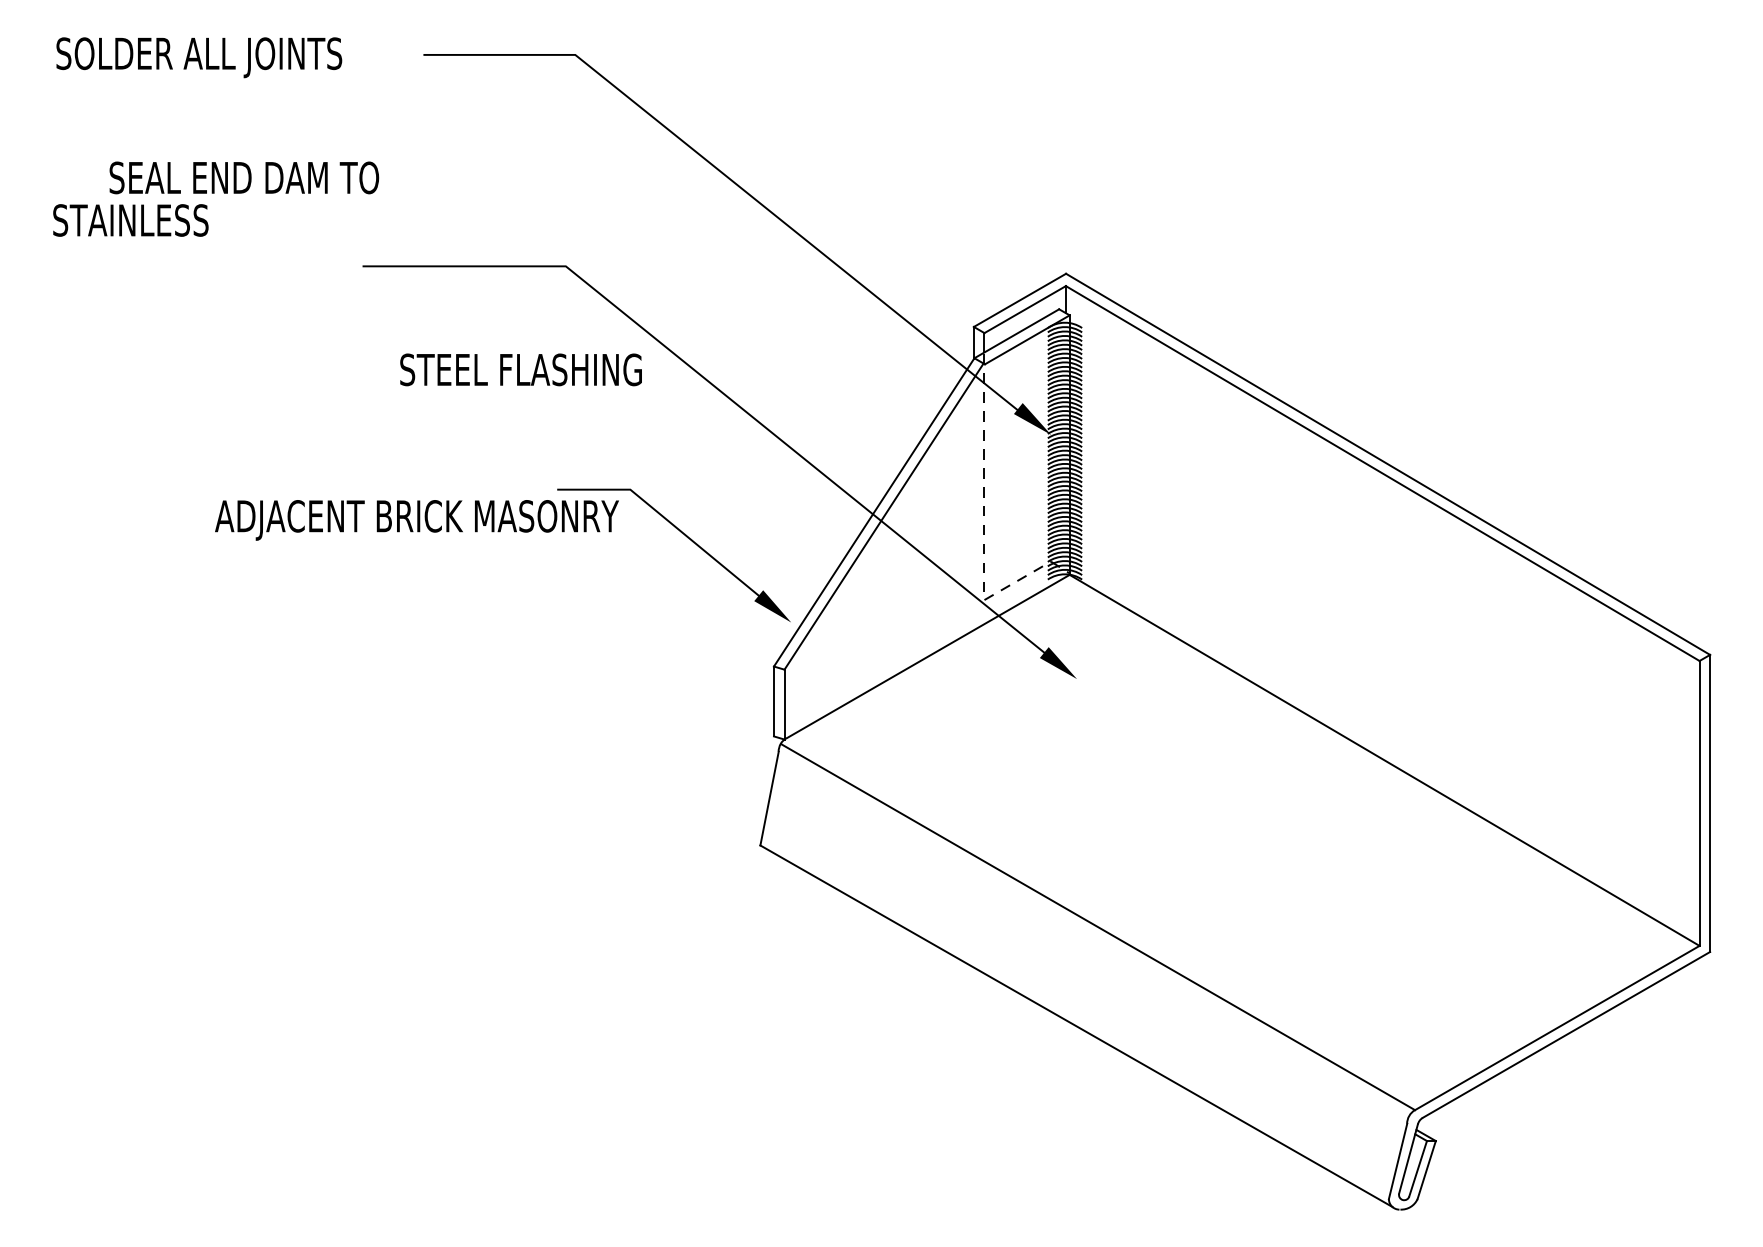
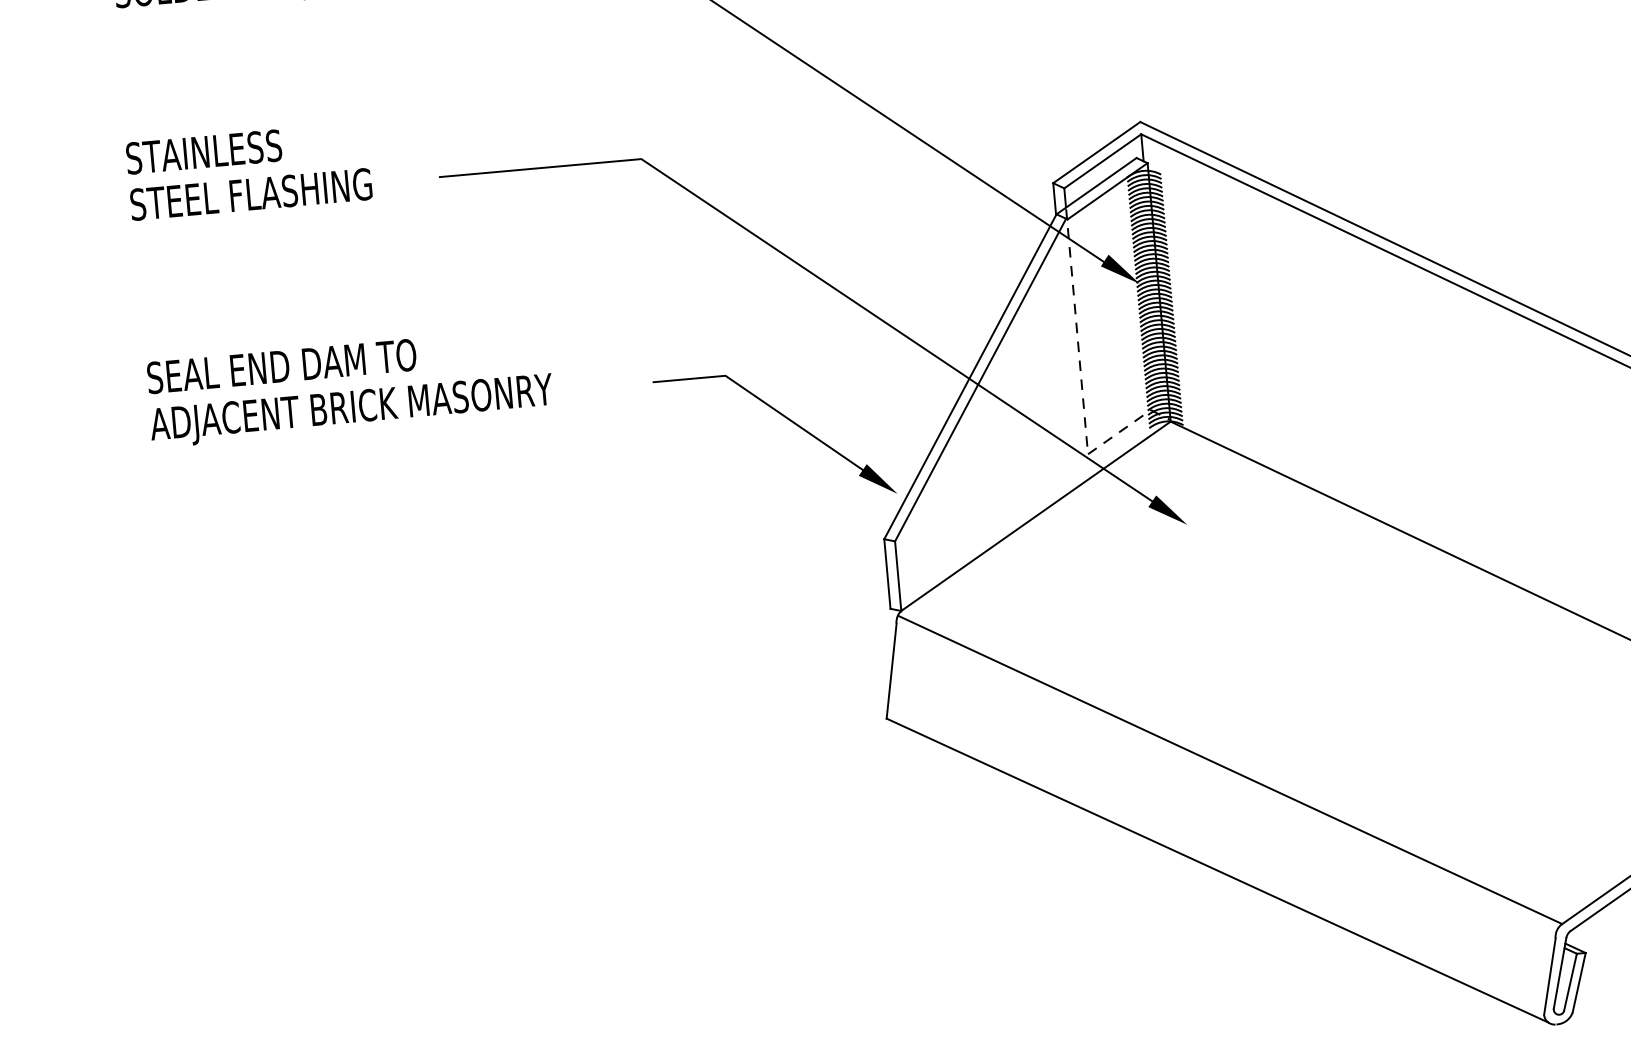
text: (244, 177) -> (282, 366), moved
text: (520, 369) -> (250, 194), moved
text: (416, 520) -> (351, 411), moved

